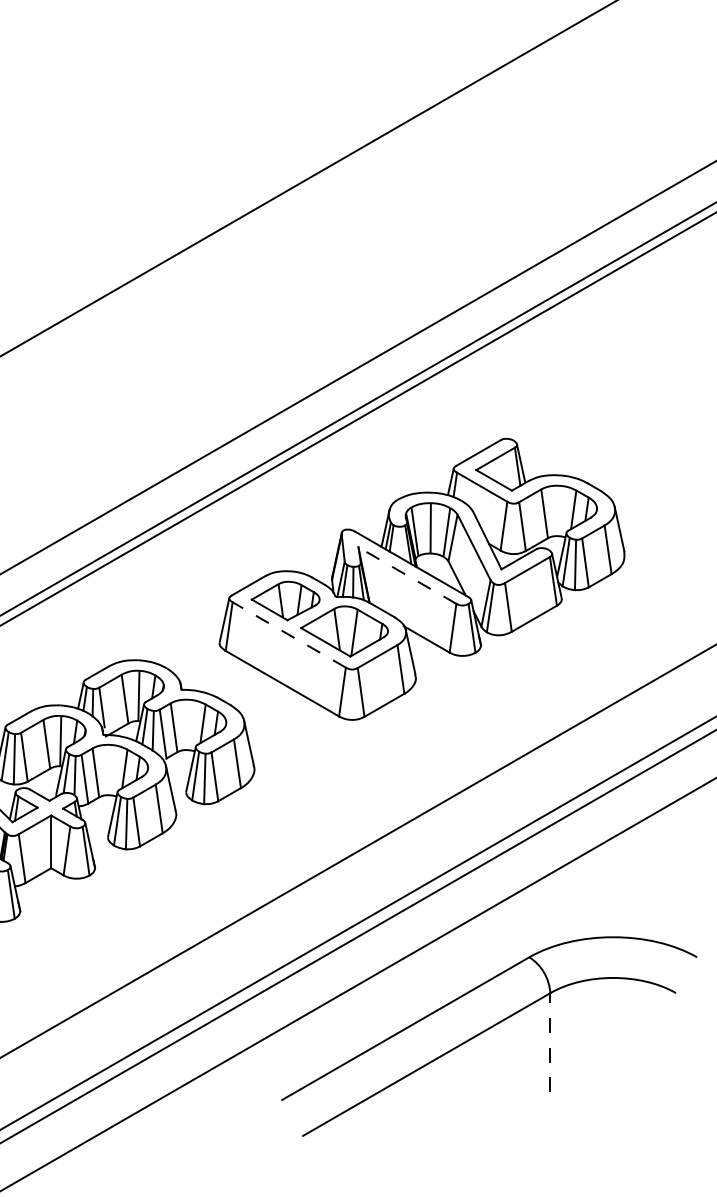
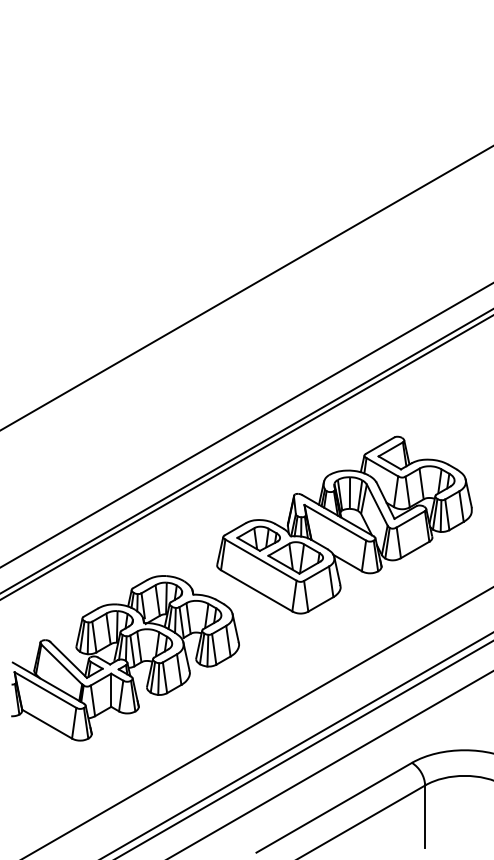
line: (407, 575) -> (335, 522), dashed -> solid
line: (288, 633) -> (260, 559), dashed -> solid
line: (550, 1042) -> (425, 816), dashed -> solid

